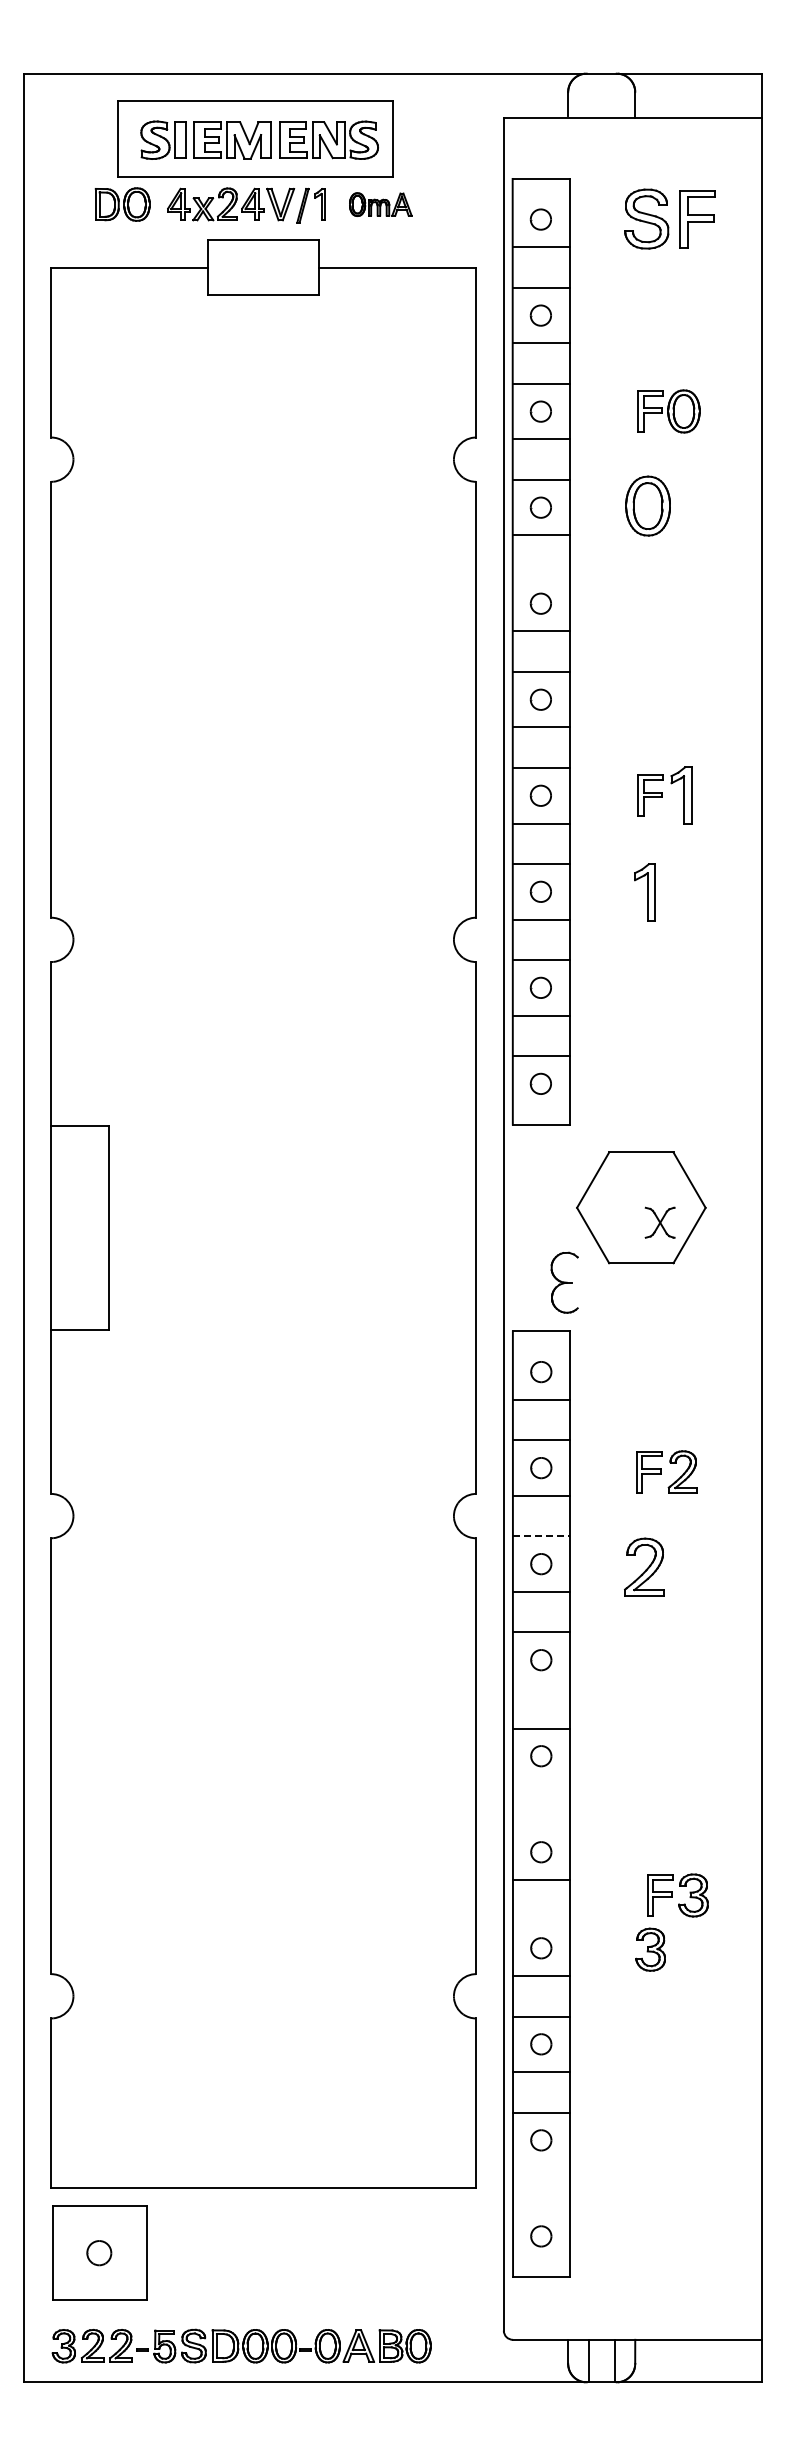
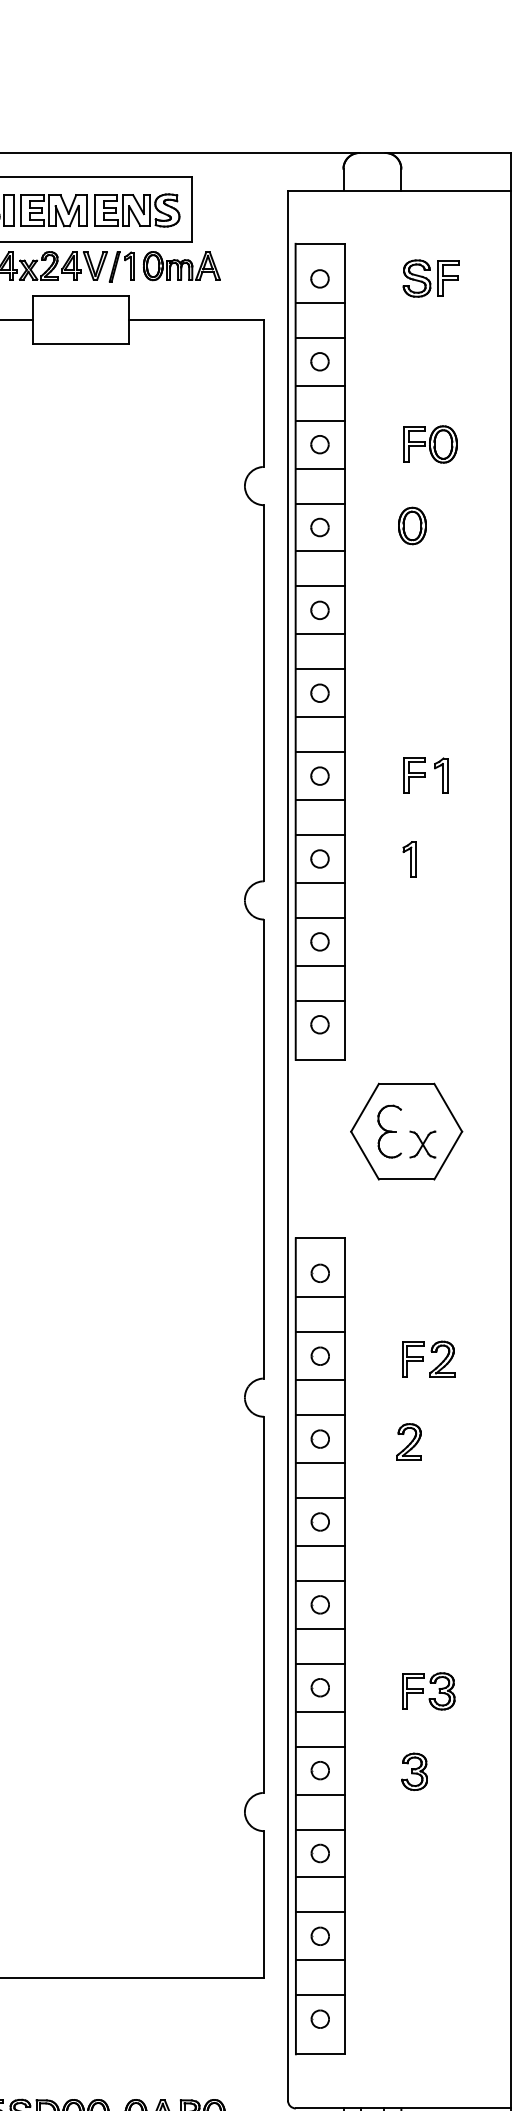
part: (380, 204) -> (181, 265), size x1.43
part: (669, 219) -> (430, 278), size x0.71
part: (647, 505) -> (411, 525), size x0.71
line: (541, 576) -> (320, 586), added
part: (681, 795) -> (441, 775), size x0.71
part: (644, 892) -> (409, 859), size x0.71
part: (564, 1282) -> (389, 1131), moved
line: (541, 1536) -> (320, 1415), dashed -> solid
part: (643, 1566) -> (408, 1441), size x0.71
line: (541, 1687) -> (320, 1545), added
line: (541, 1783) -> (320, 1628), added
line: (541, 1824) -> (320, 1663), added
part: (677, 1895) -> (428, 1691), moved
line: (541, 1920) -> (320, 1746), added
line: (541, 2168) -> (320, 1960), added
line: (541, 2208) -> (320, 1995), added

